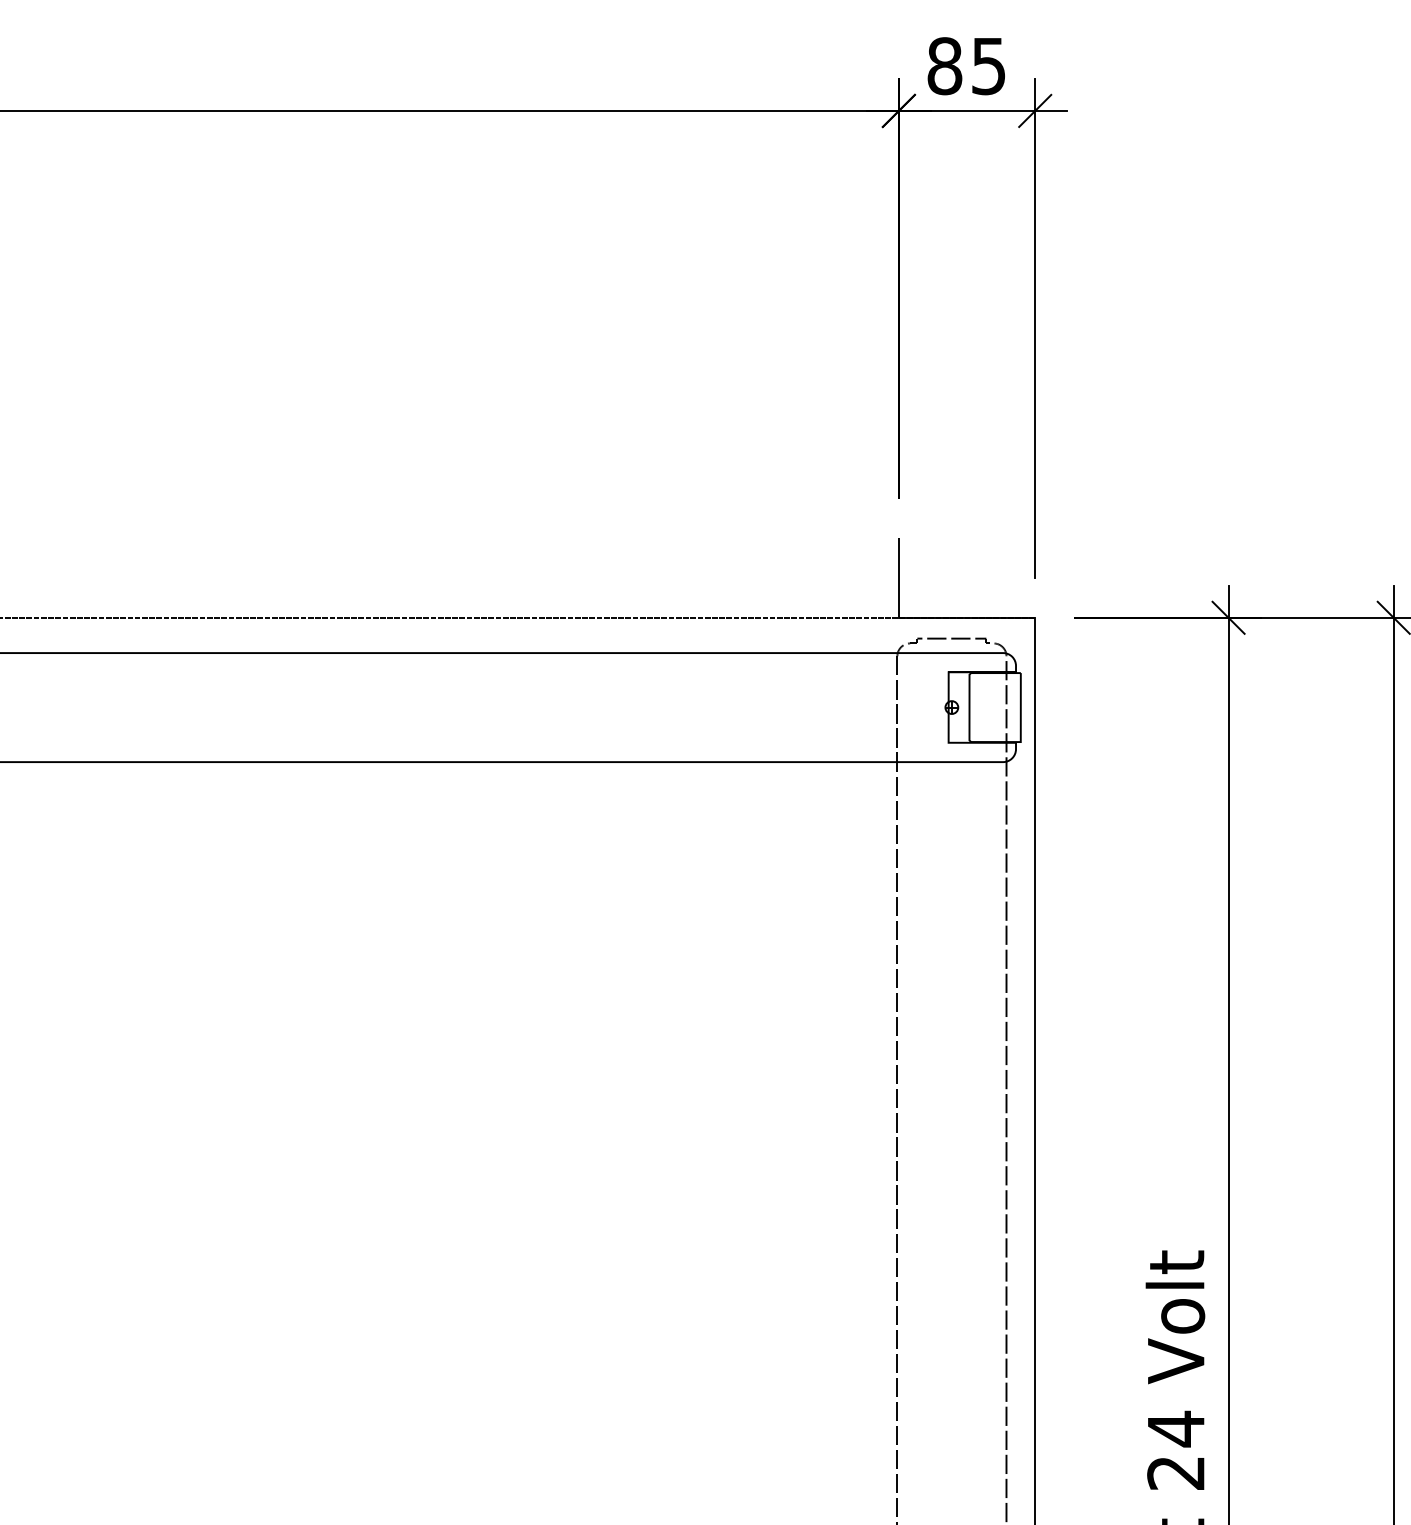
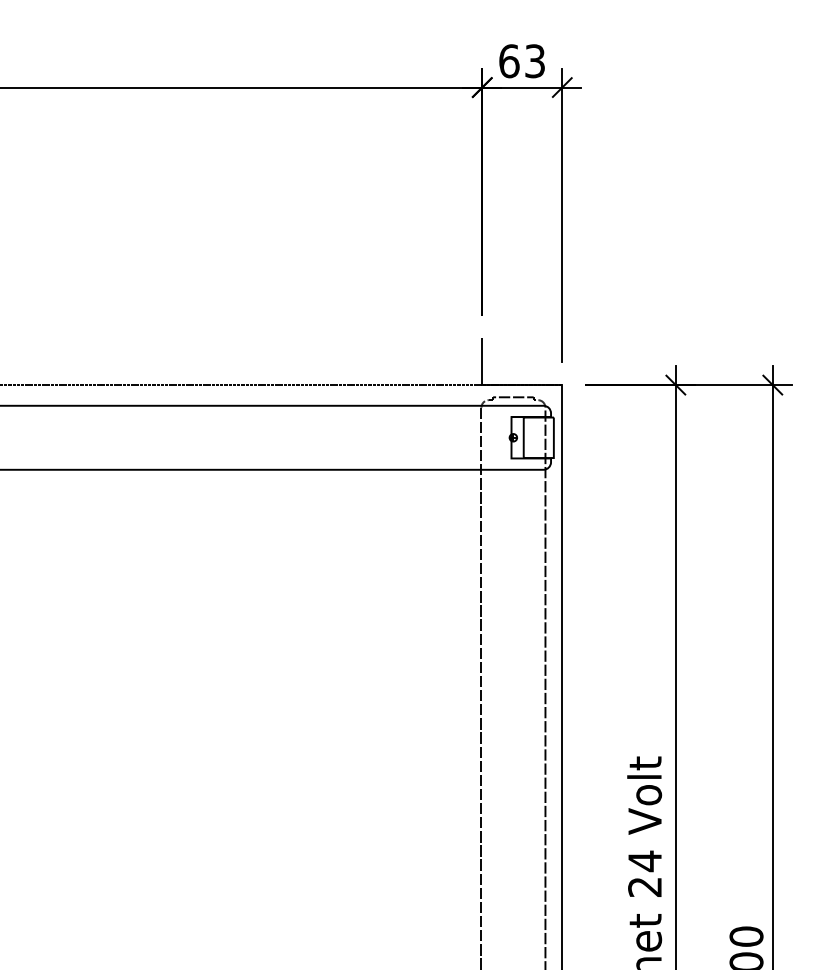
text: (965, 66) -> (521, 61), 85 -> 63

